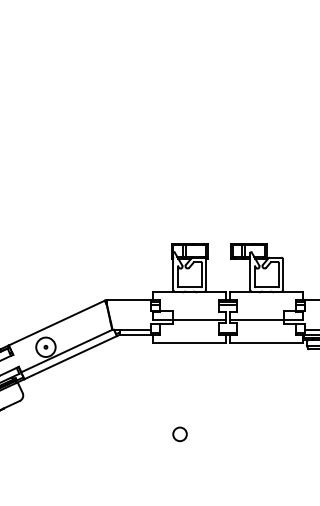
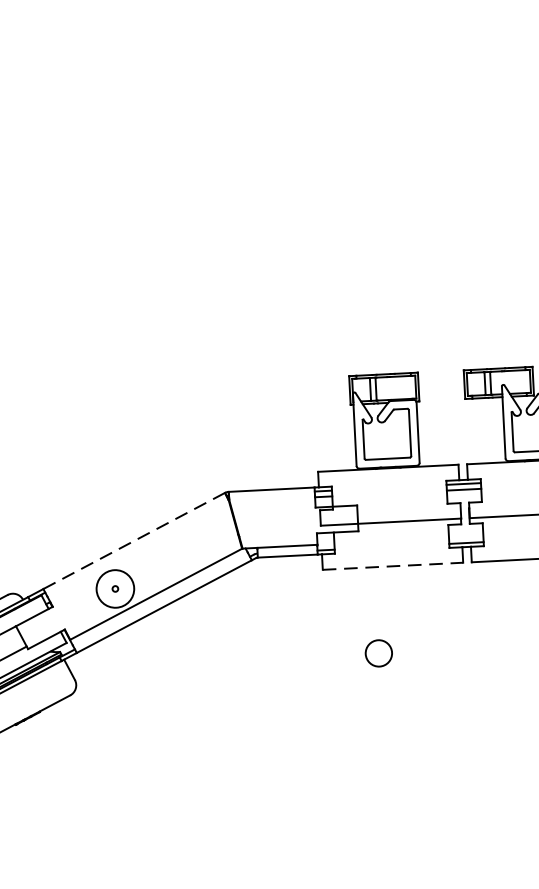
line: (56, 323) -> (133, 541), solid -> dashed
line: (190, 342) -> (394, 565), solid -> dashed
circle: (179, 434) -> (377, 653), moved

